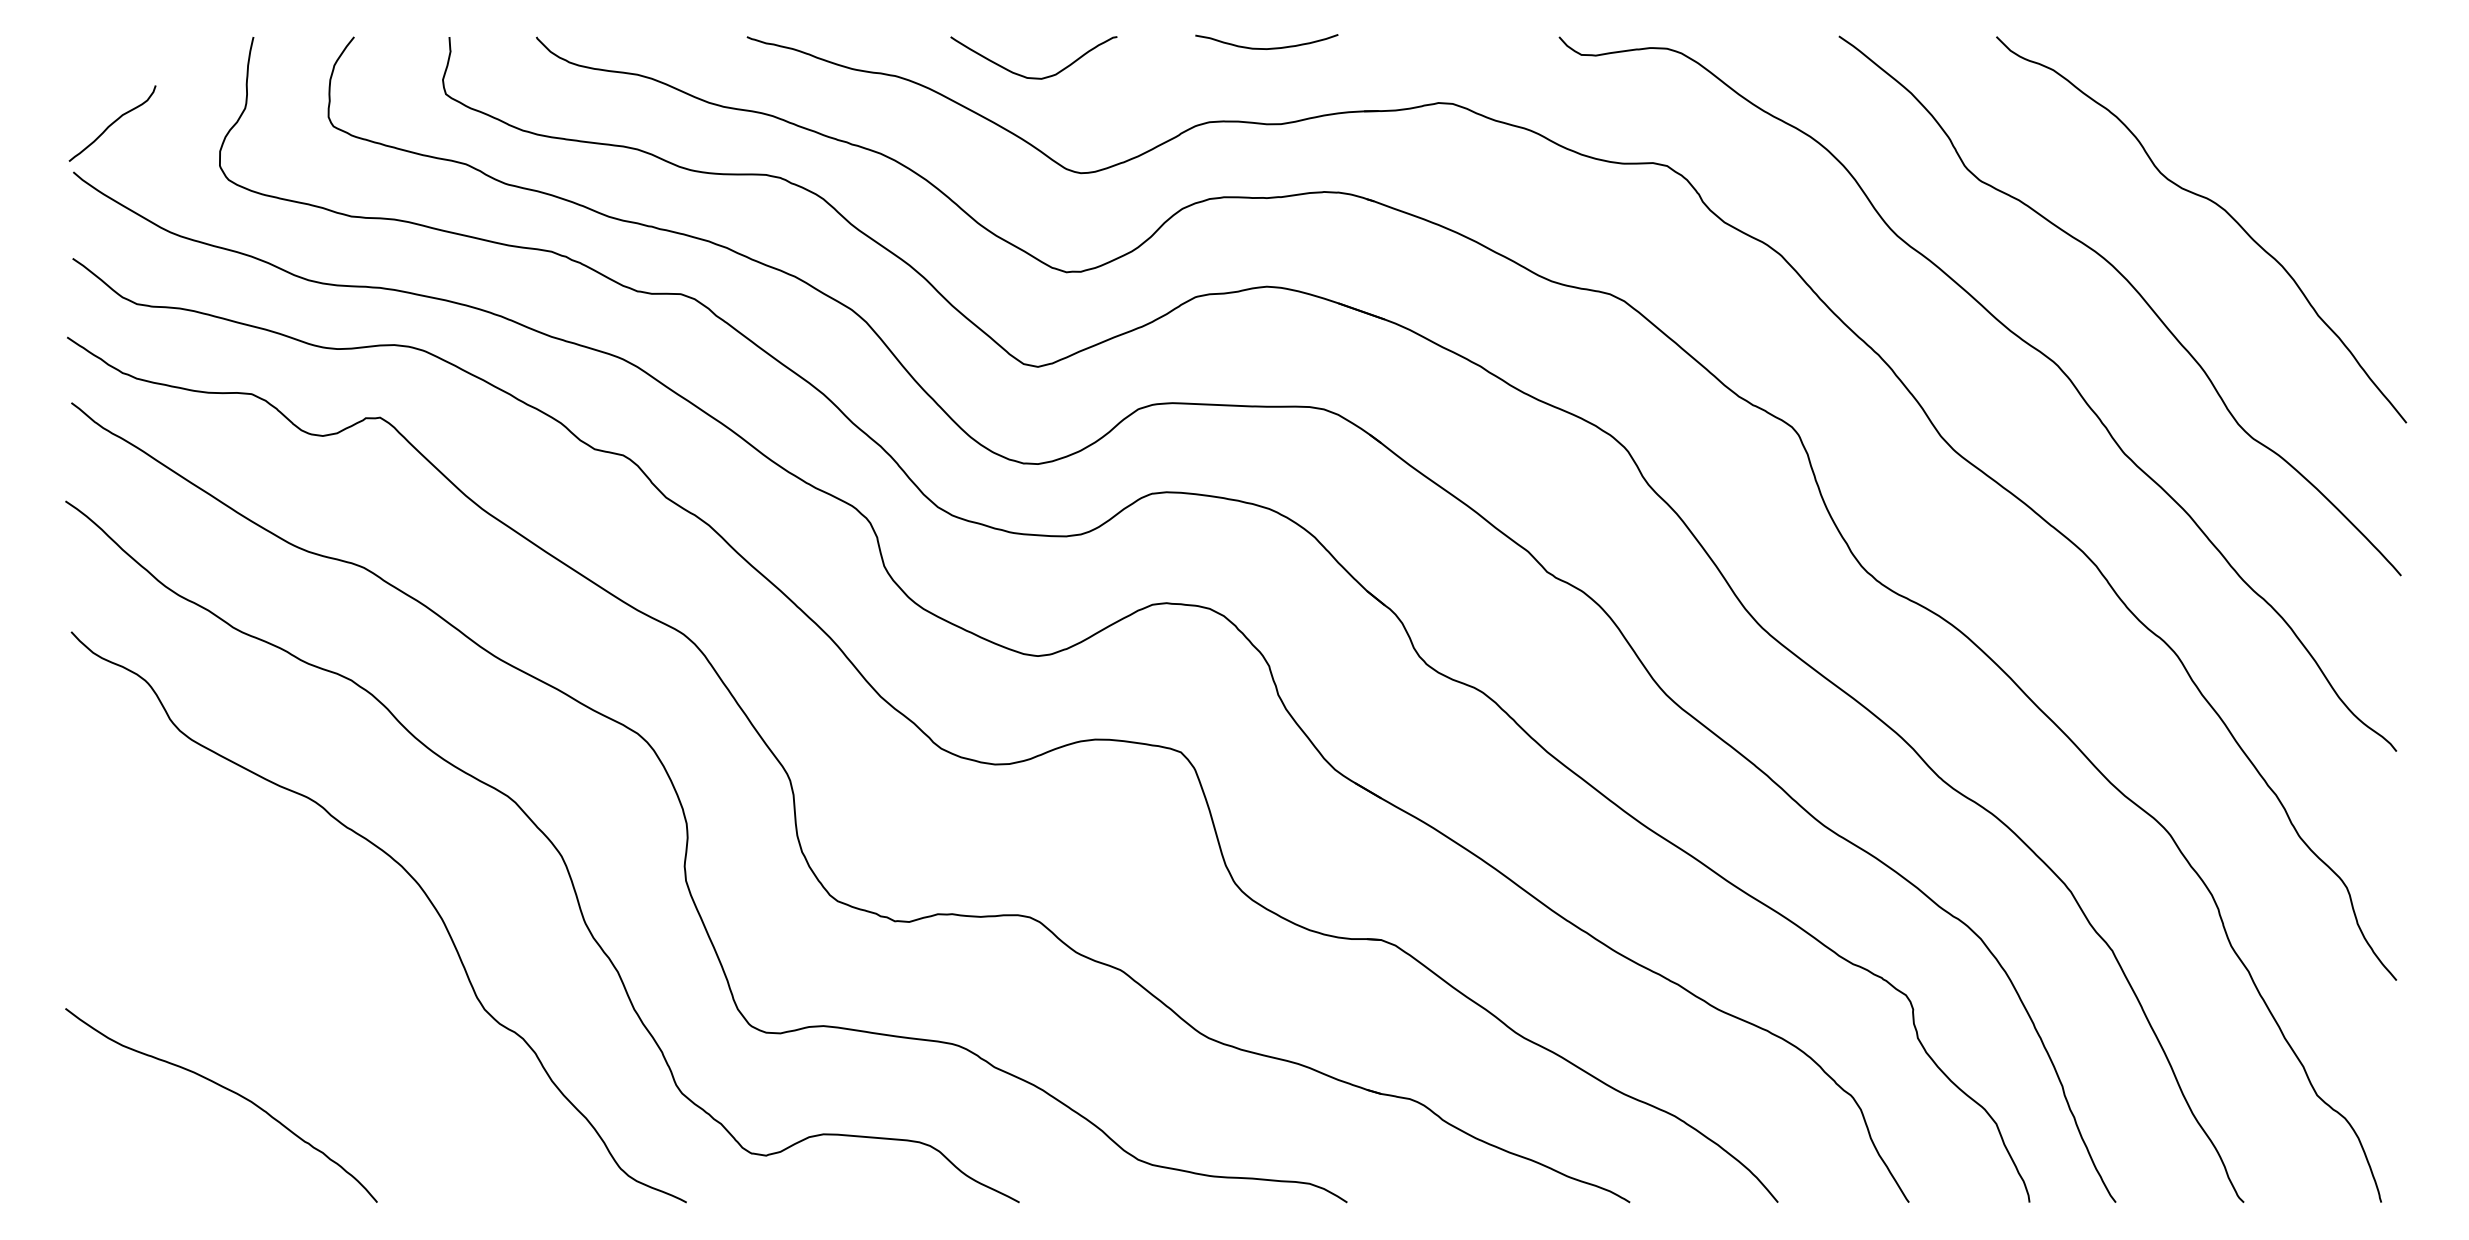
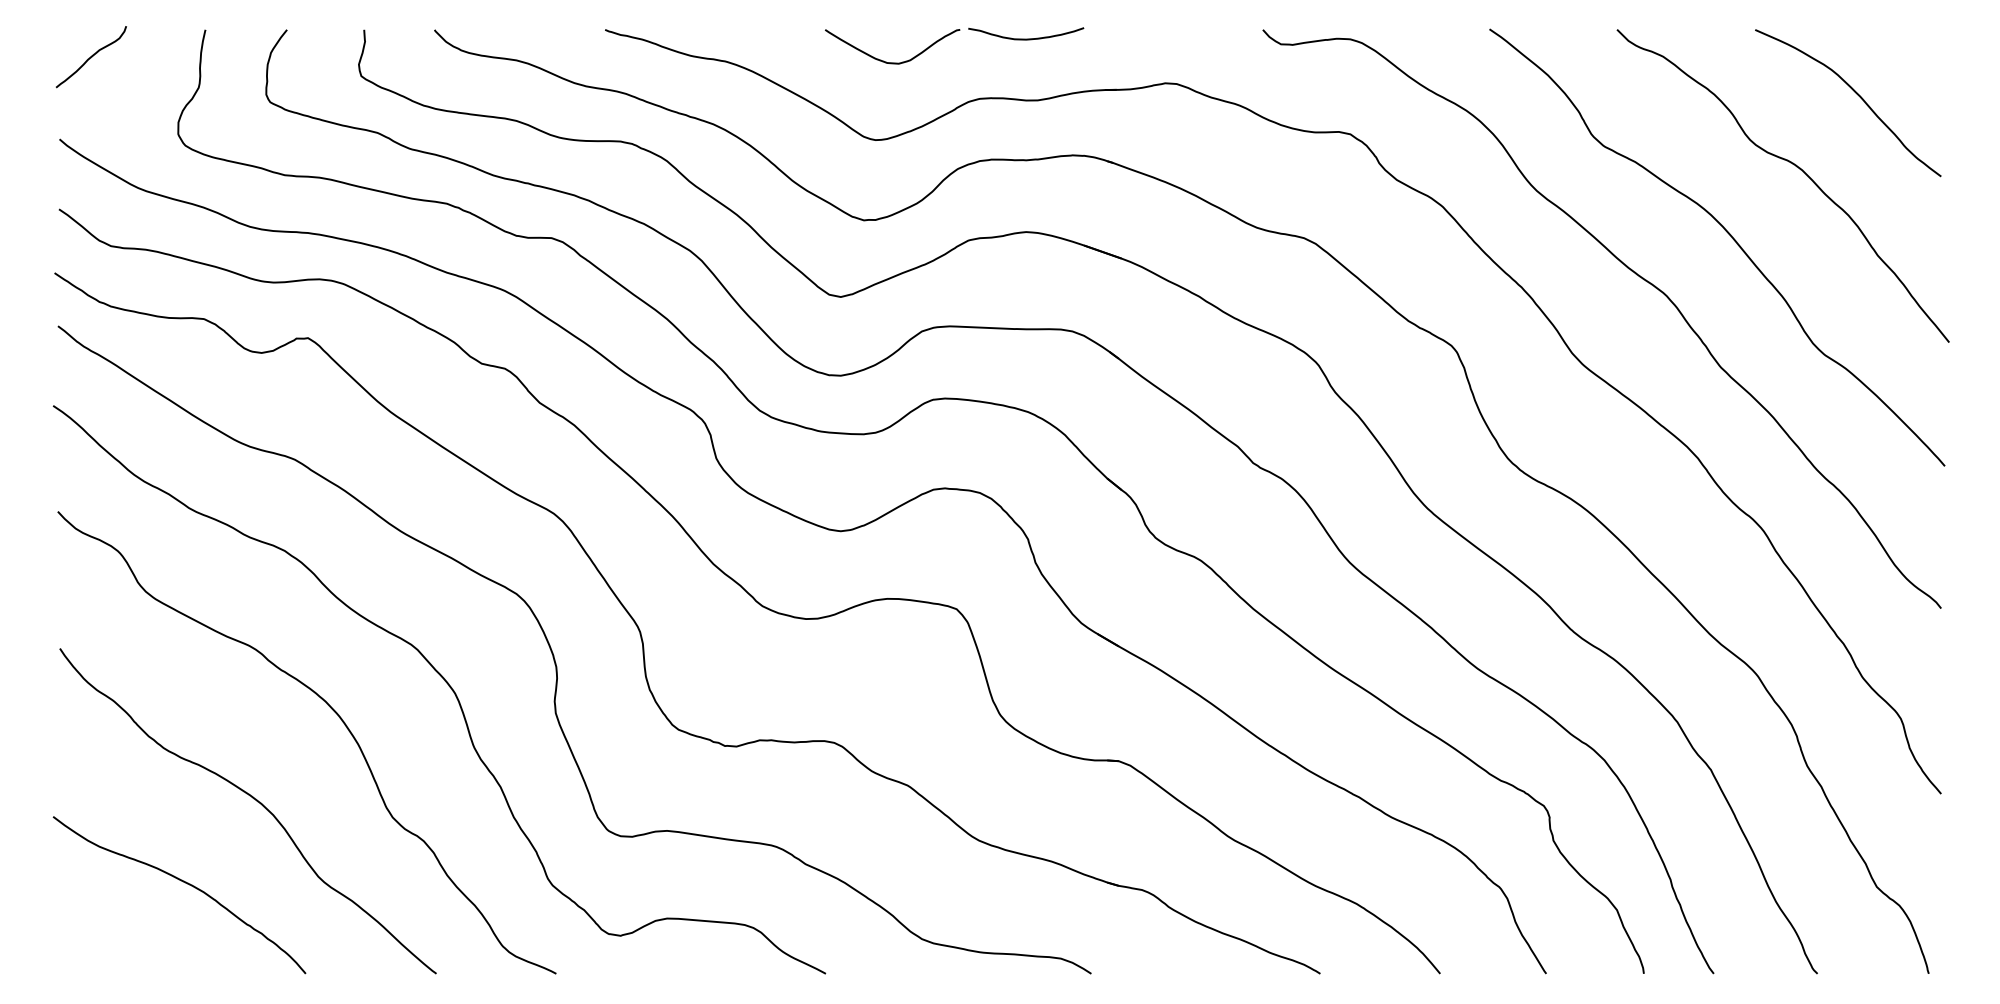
curve: (1033, 77) -> (892, 62), moved
curve: (2292, 116) -> (1856, 94), added
curve: (112, 123) -> (91, 56), moved
curve: (313, 987) -> (254, 799), added

